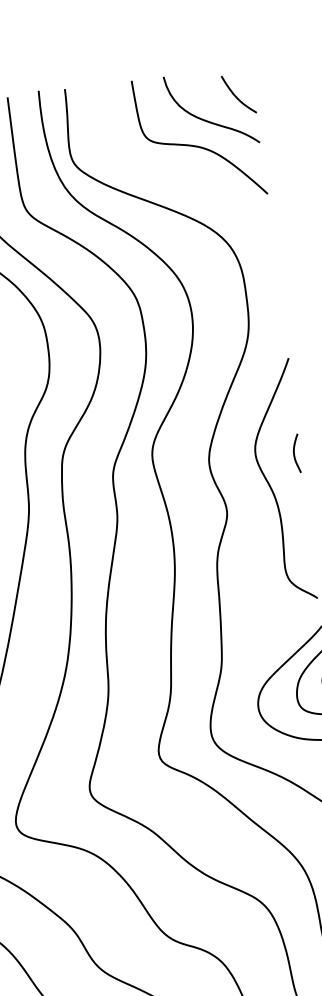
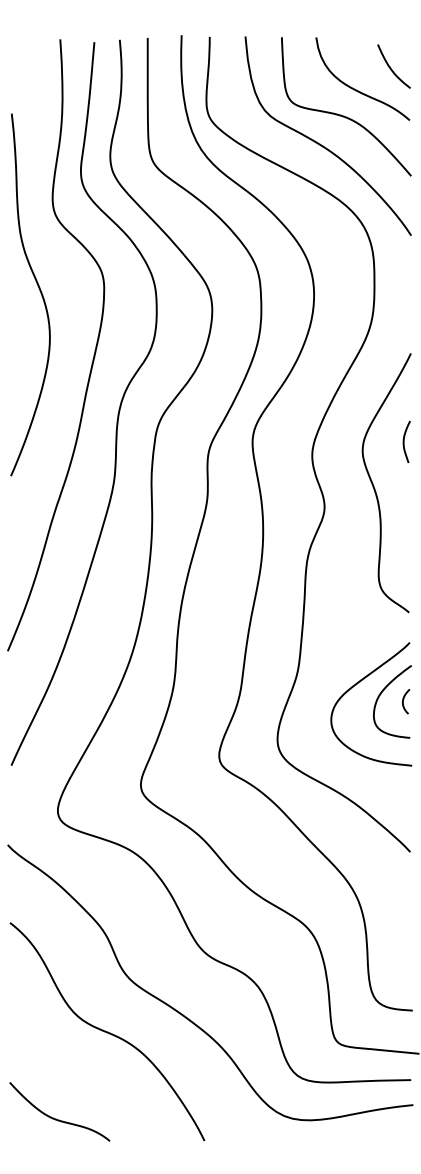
curve: (180, 174) -> (320, 143), added
curve: (294, 453) -> (404, 441), moved

